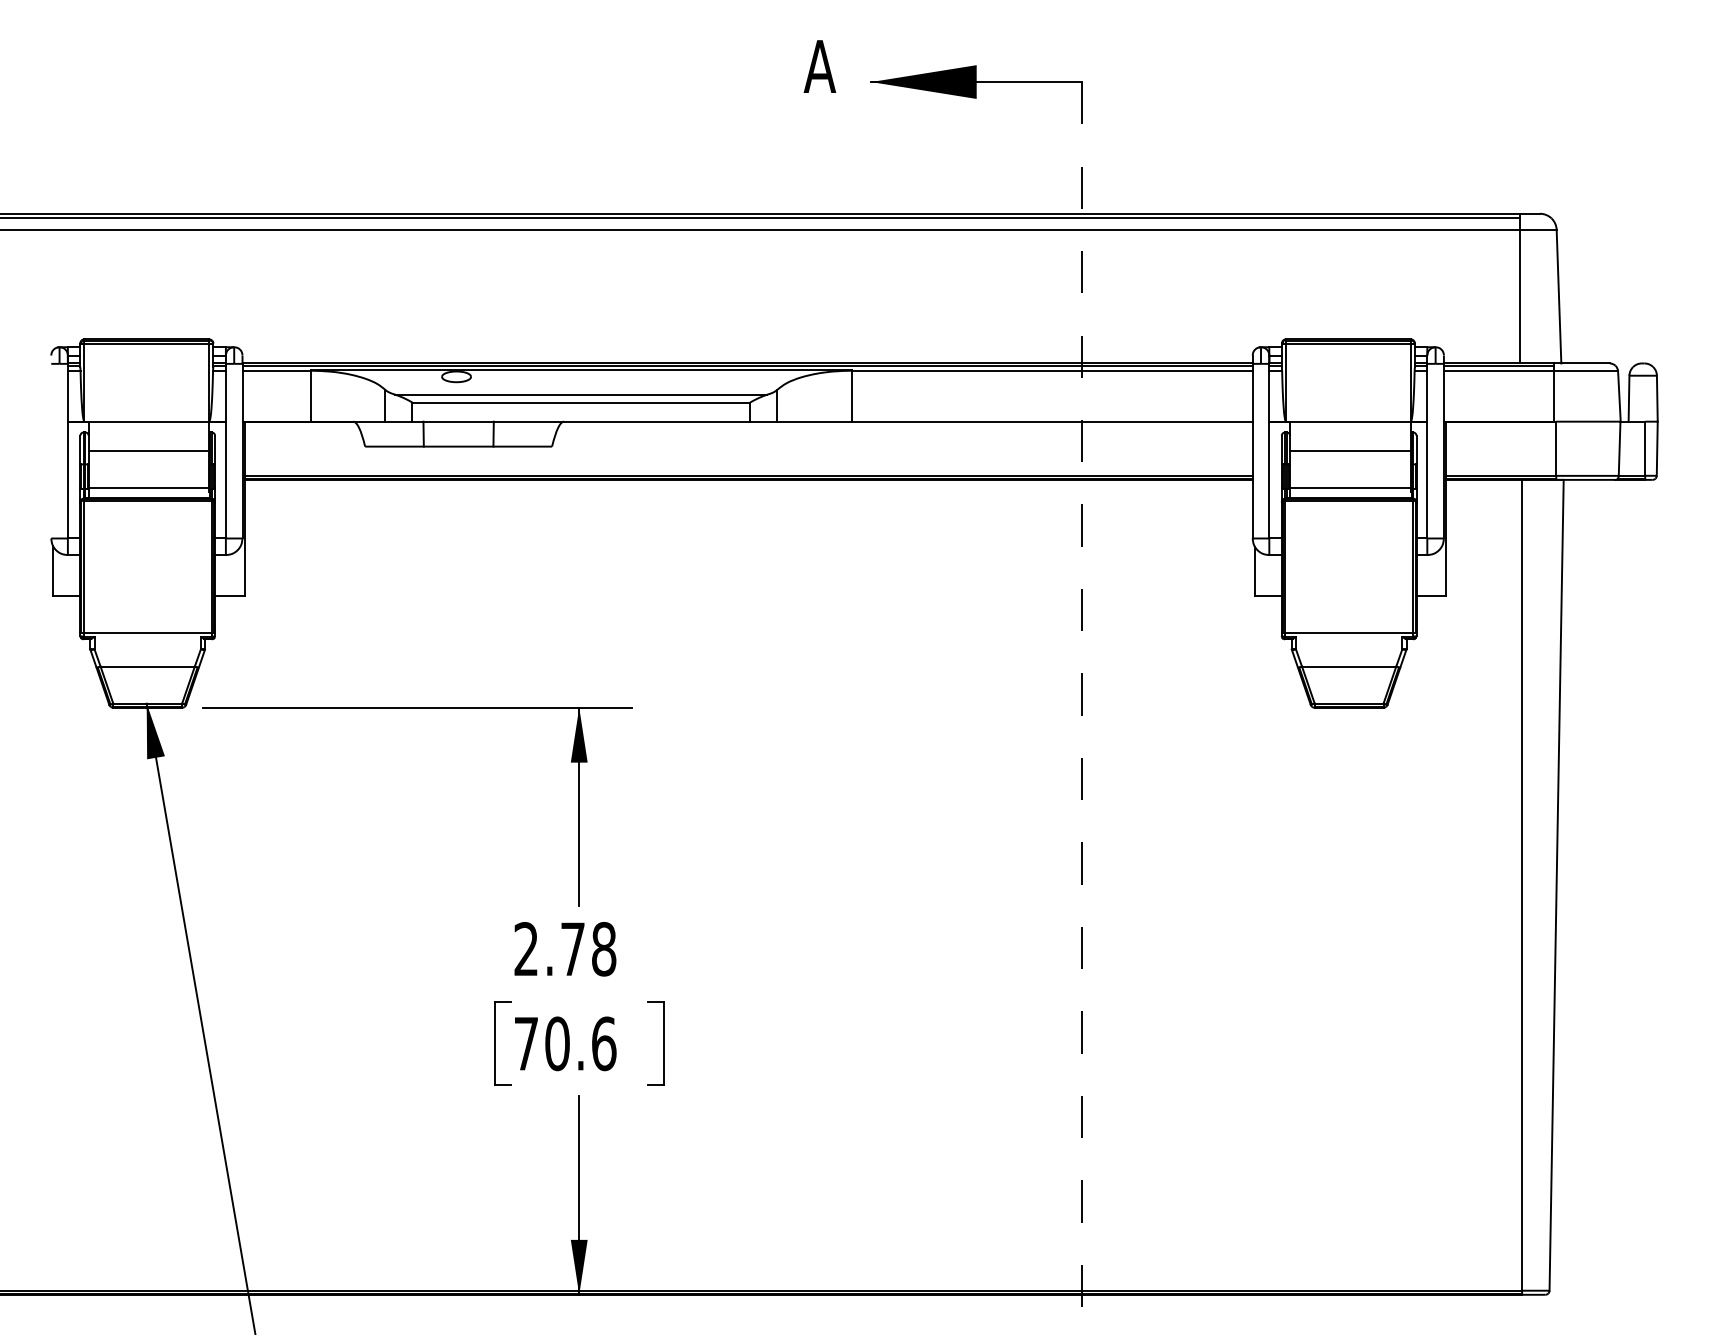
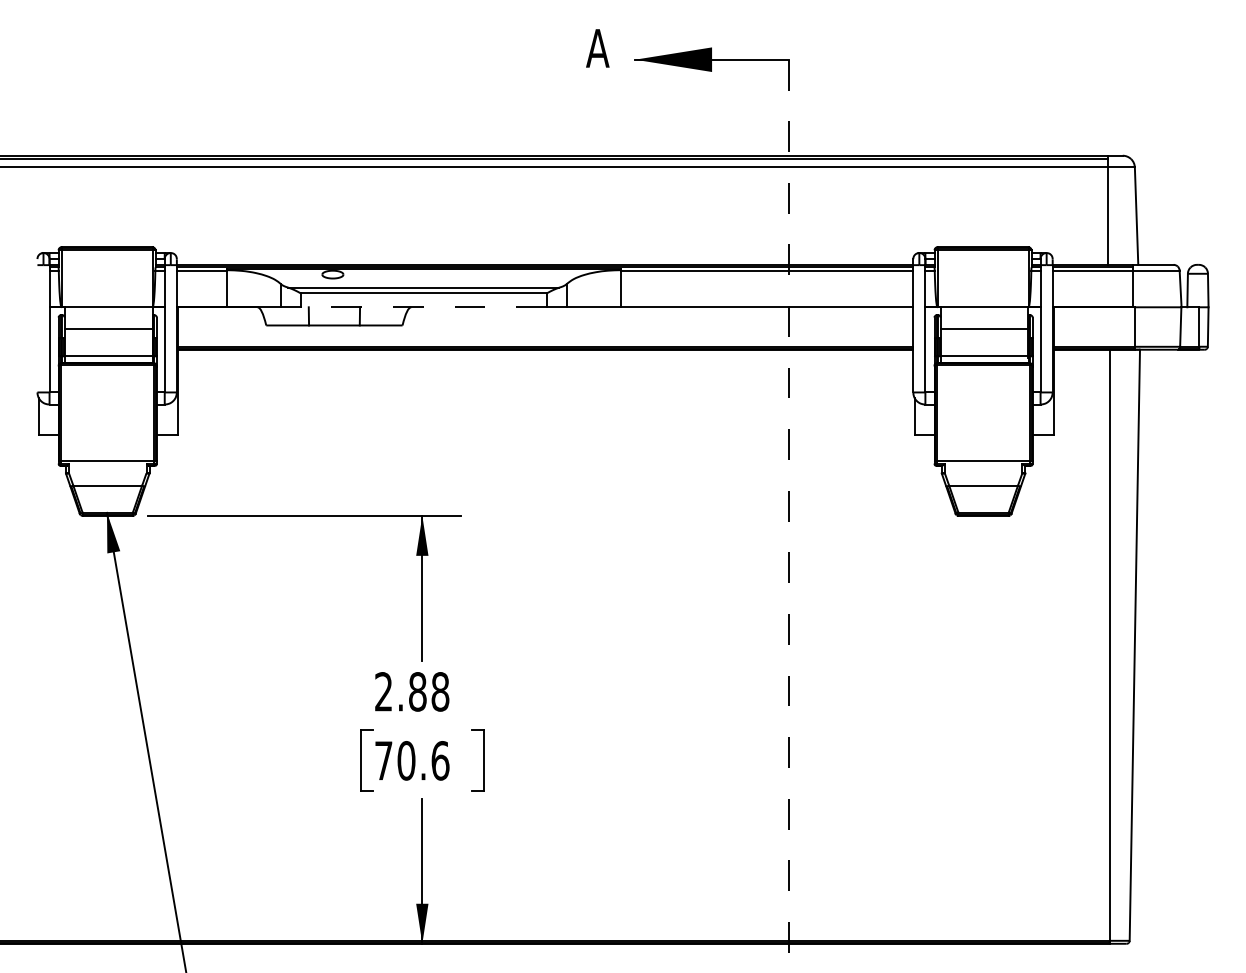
line: (581, 421) -> (423, 307), solid -> dashed
text: (573, 949) -> (418, 692), 2.78 -> 2.88

